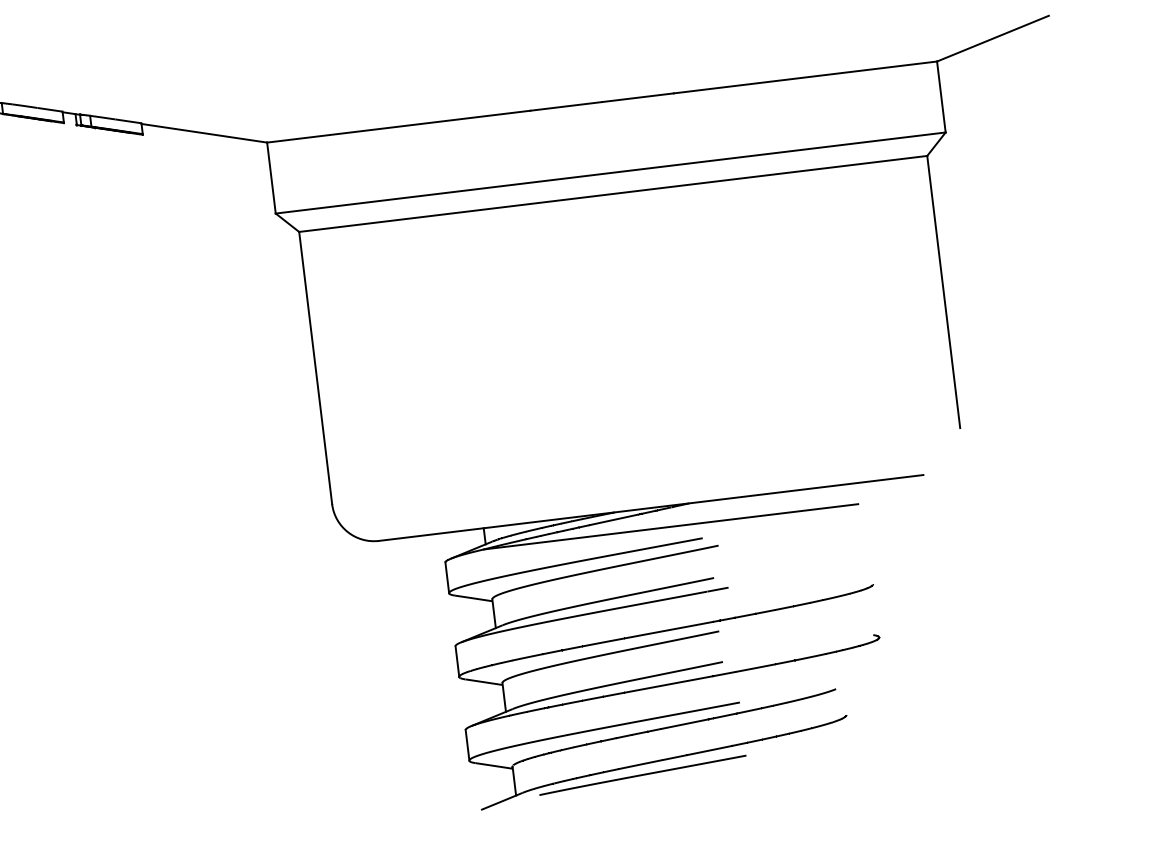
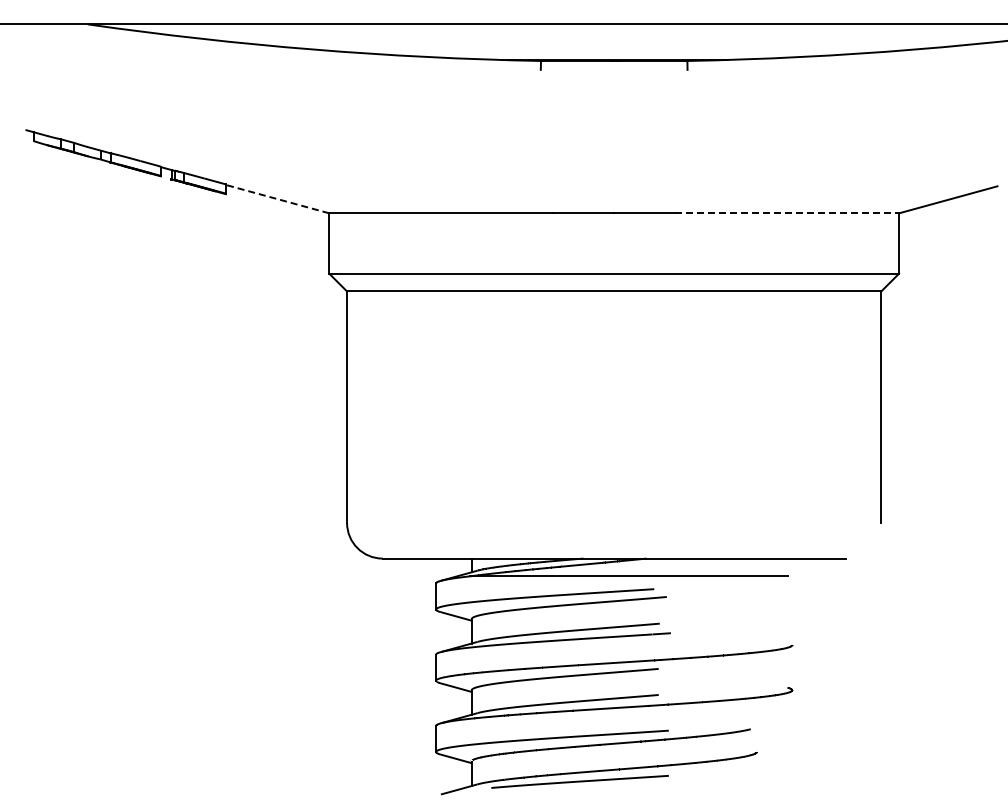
line: (805, 77) -> (787, 213), solid -> dashed
line: (204, 133) -> (277, 199), solid -> dashed

